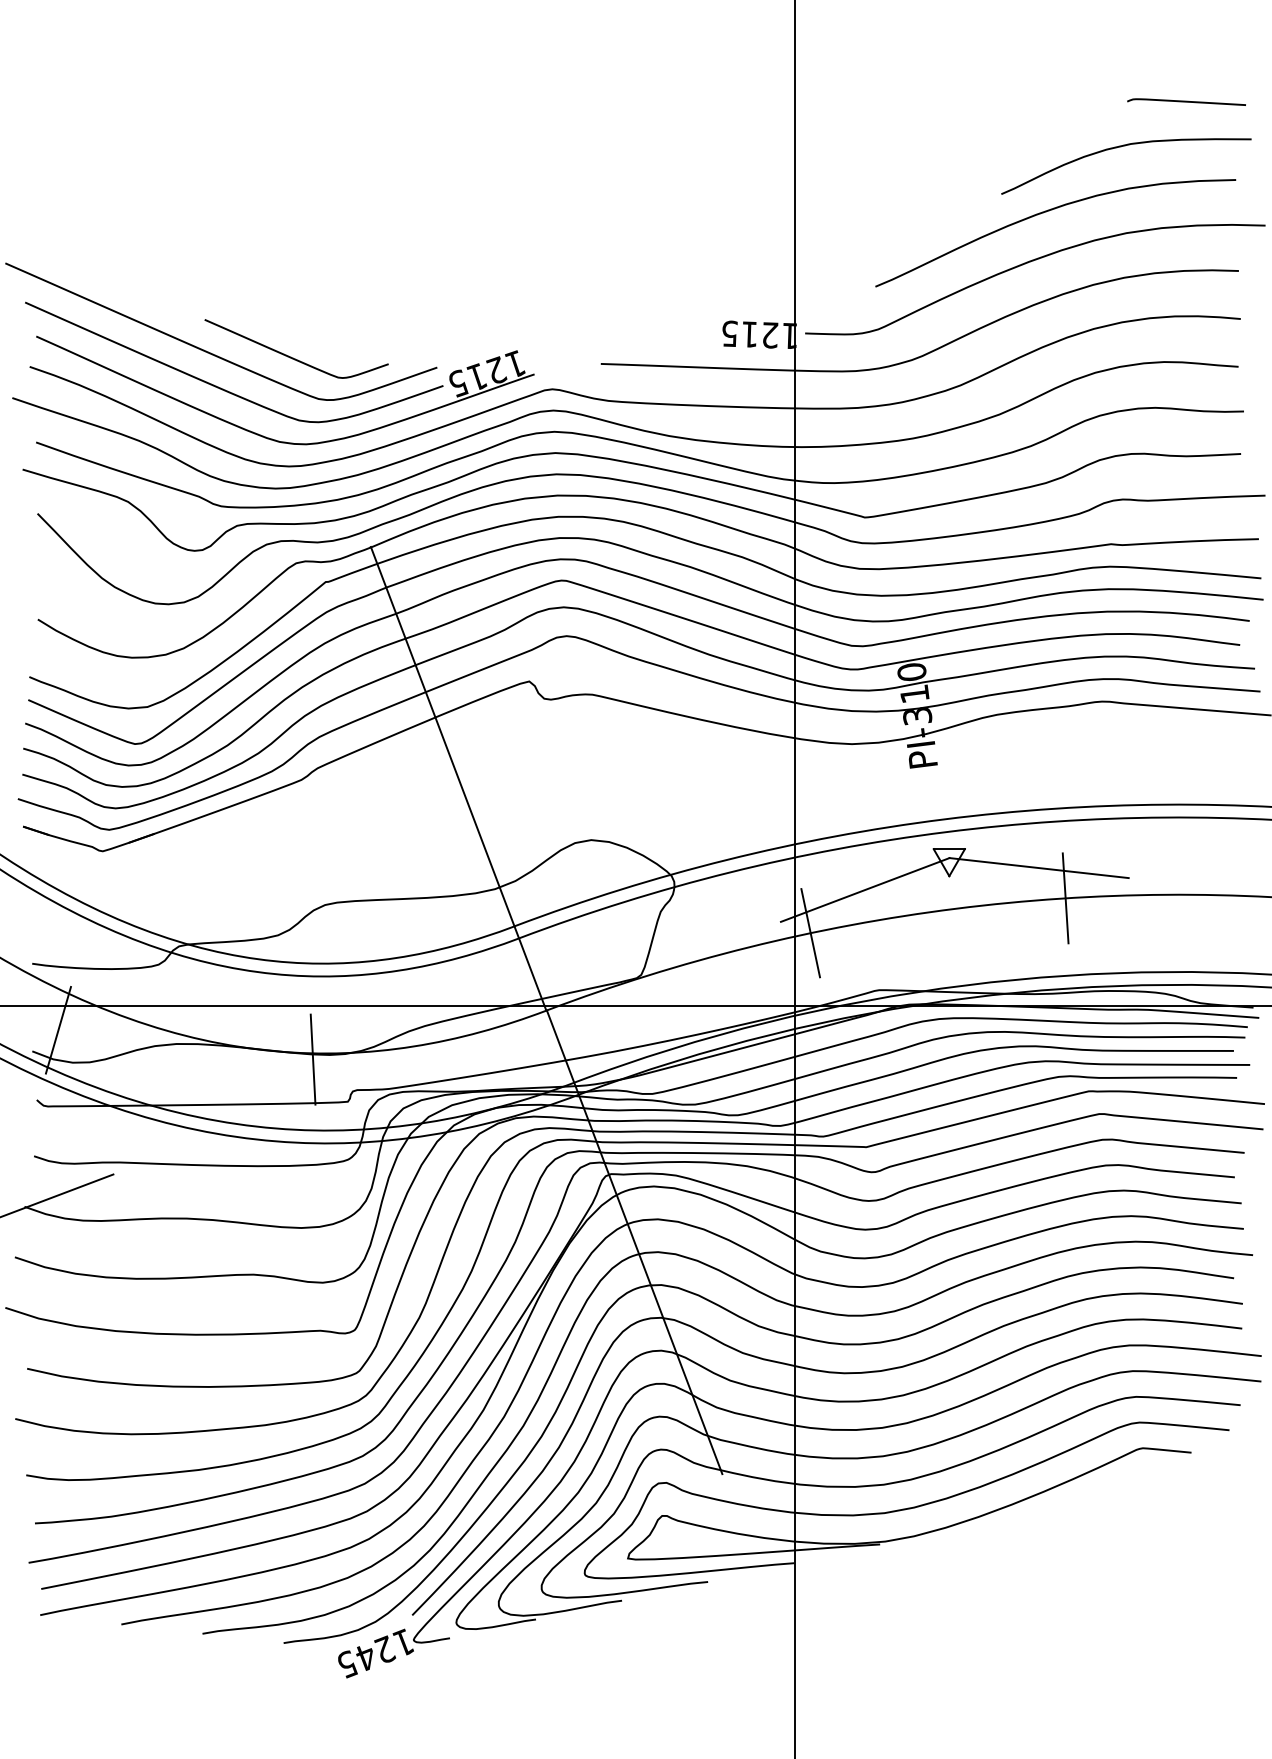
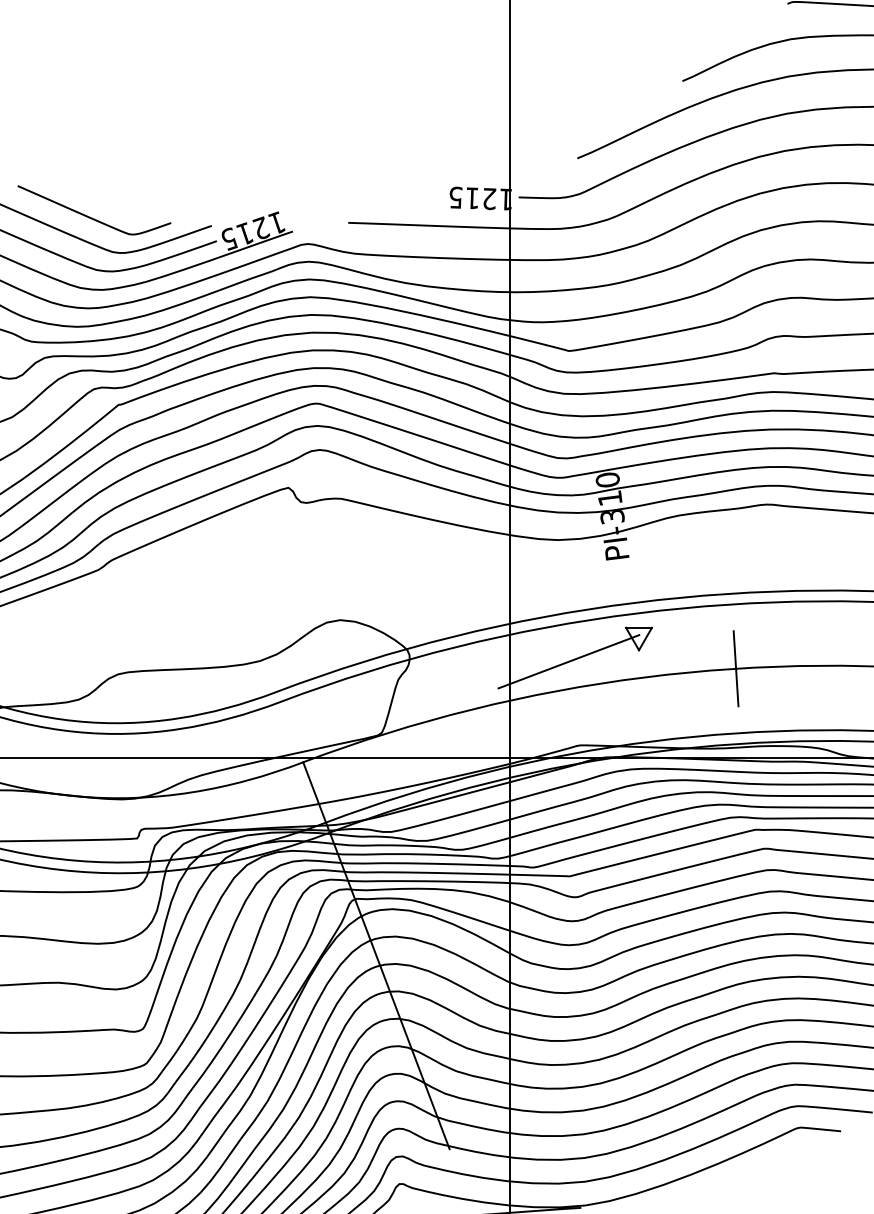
line: (458, 778) -> (229, 568), removed
line: (1038, 868) -> (713, 643), removed
line: (810, 933) -> (523, 698), removed
line: (312, 1059) -> (107, 803), removed

